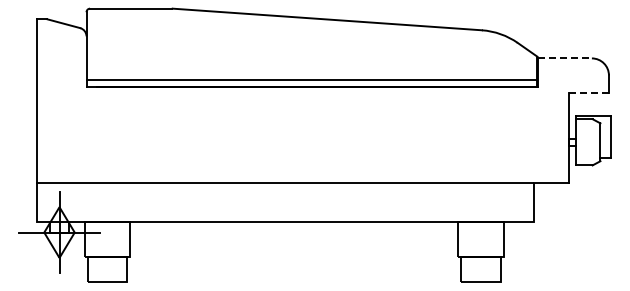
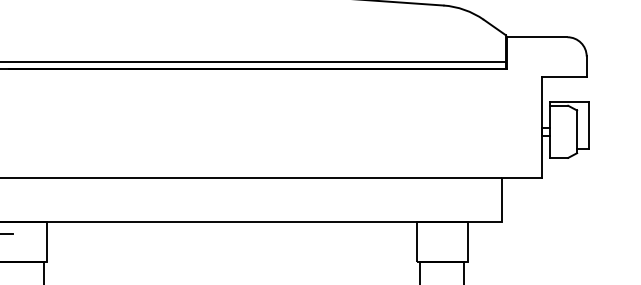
line: (565, 58) -> (537, 37), dashed -> solid
line: (589, 93) -> (564, 76), dashed -> solid

